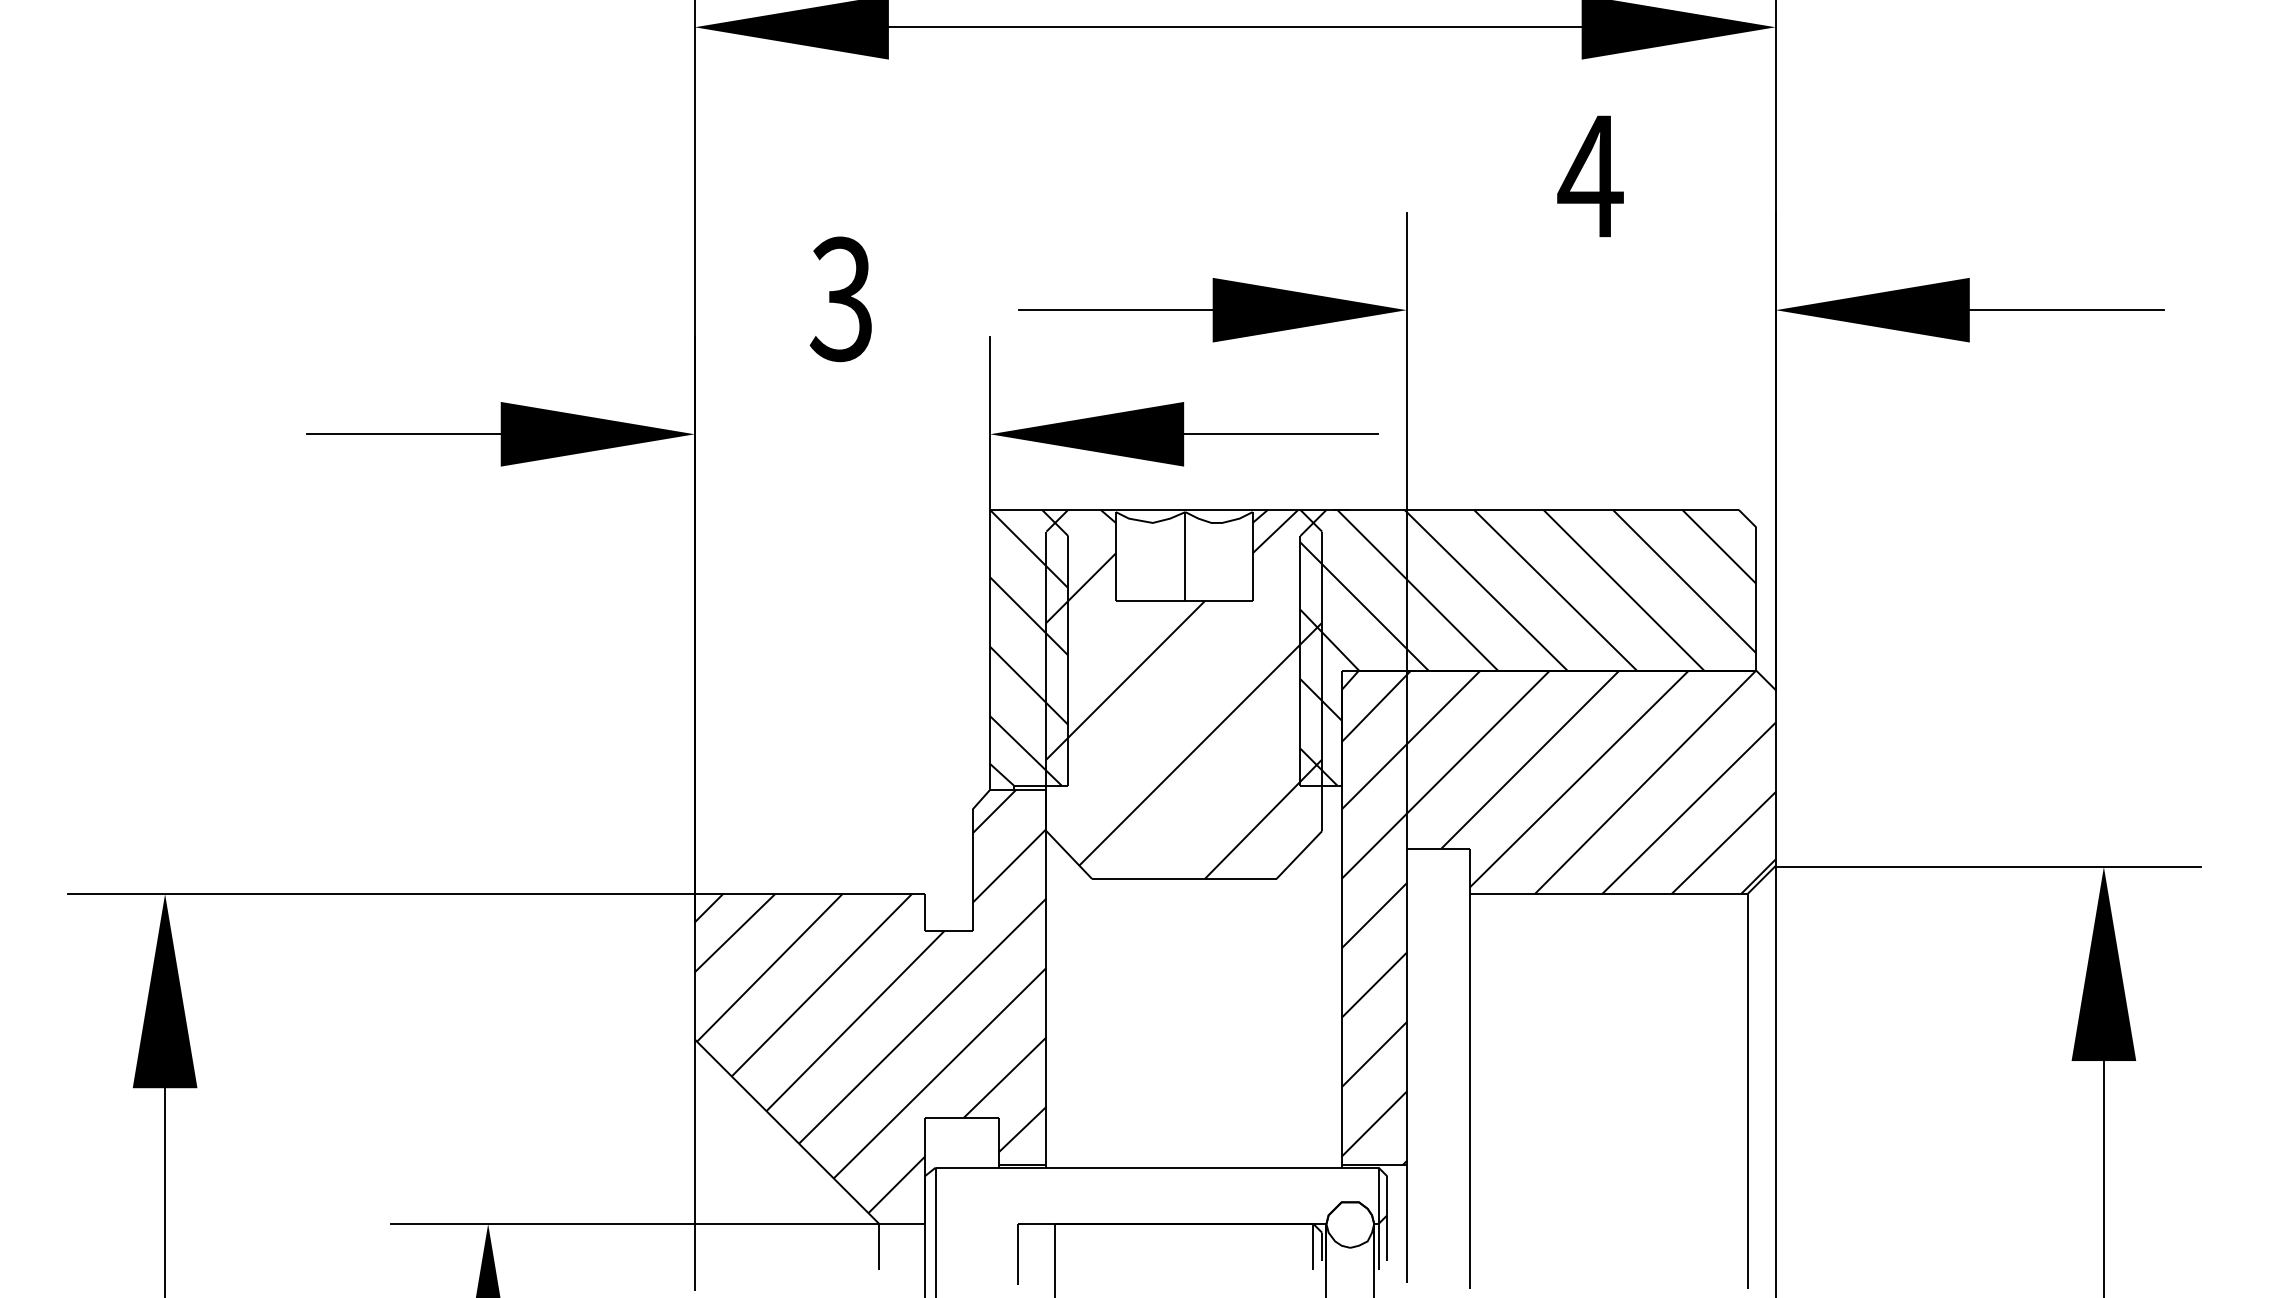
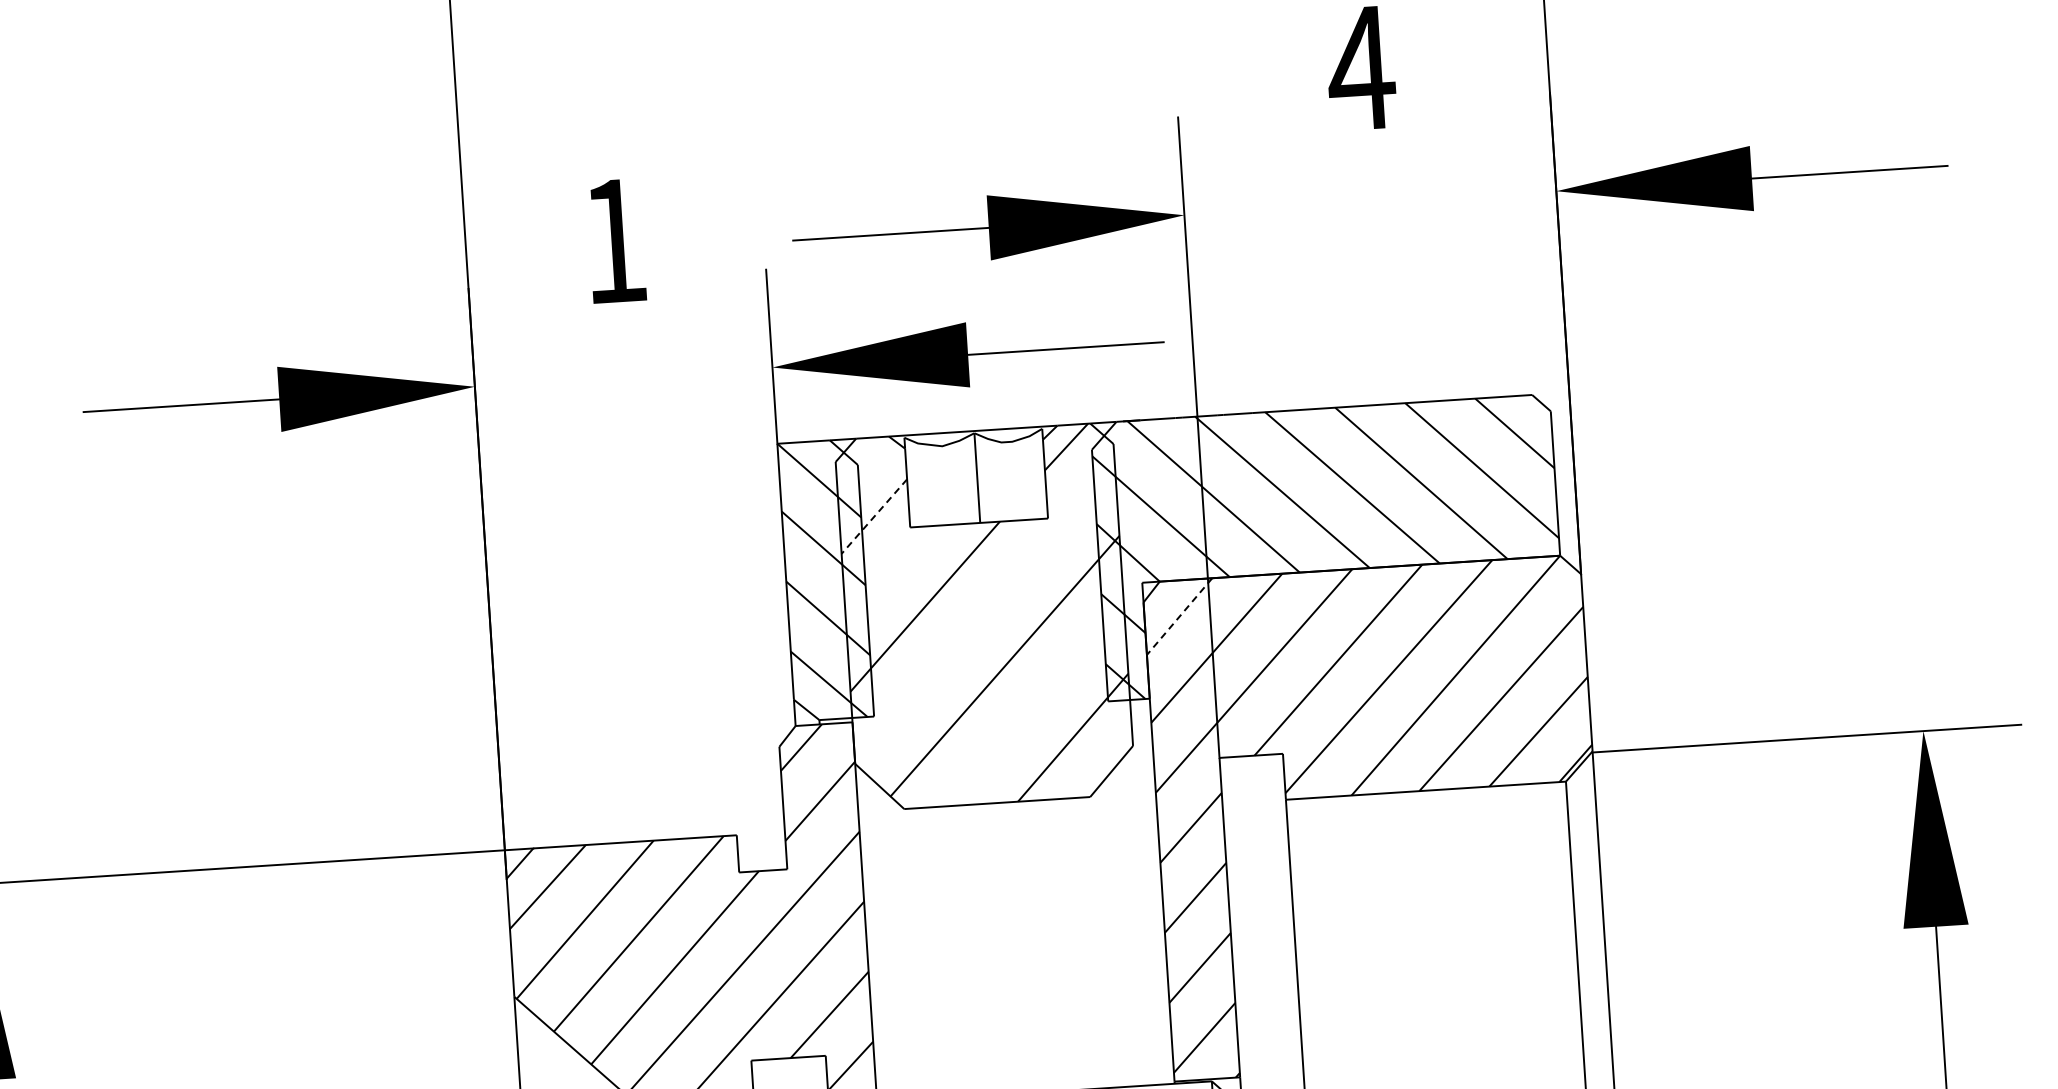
text: (840, 299) -> (612, 241), 3 -> 1
line: (1080, 588) -> (873, 517), solid -> dashed
line: (1376, 706) -> (1179, 616), solid -> dashed

